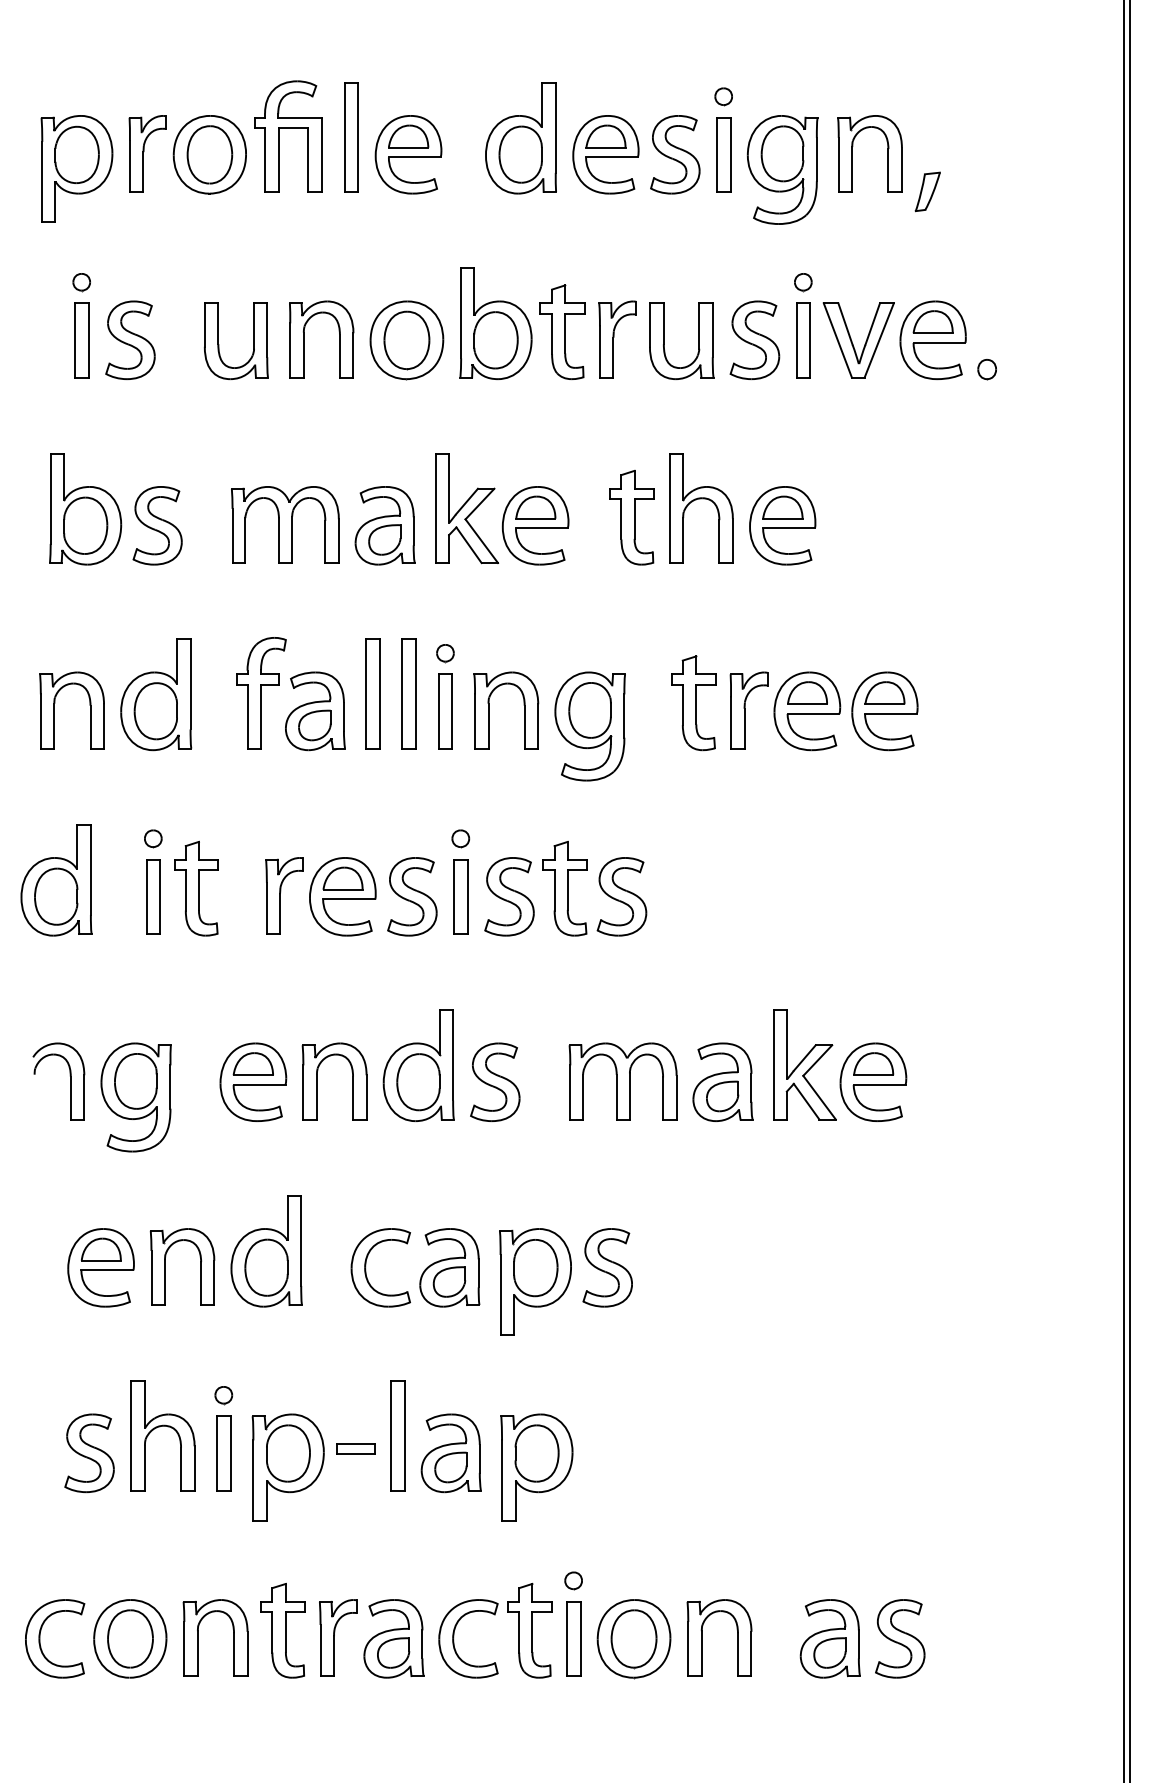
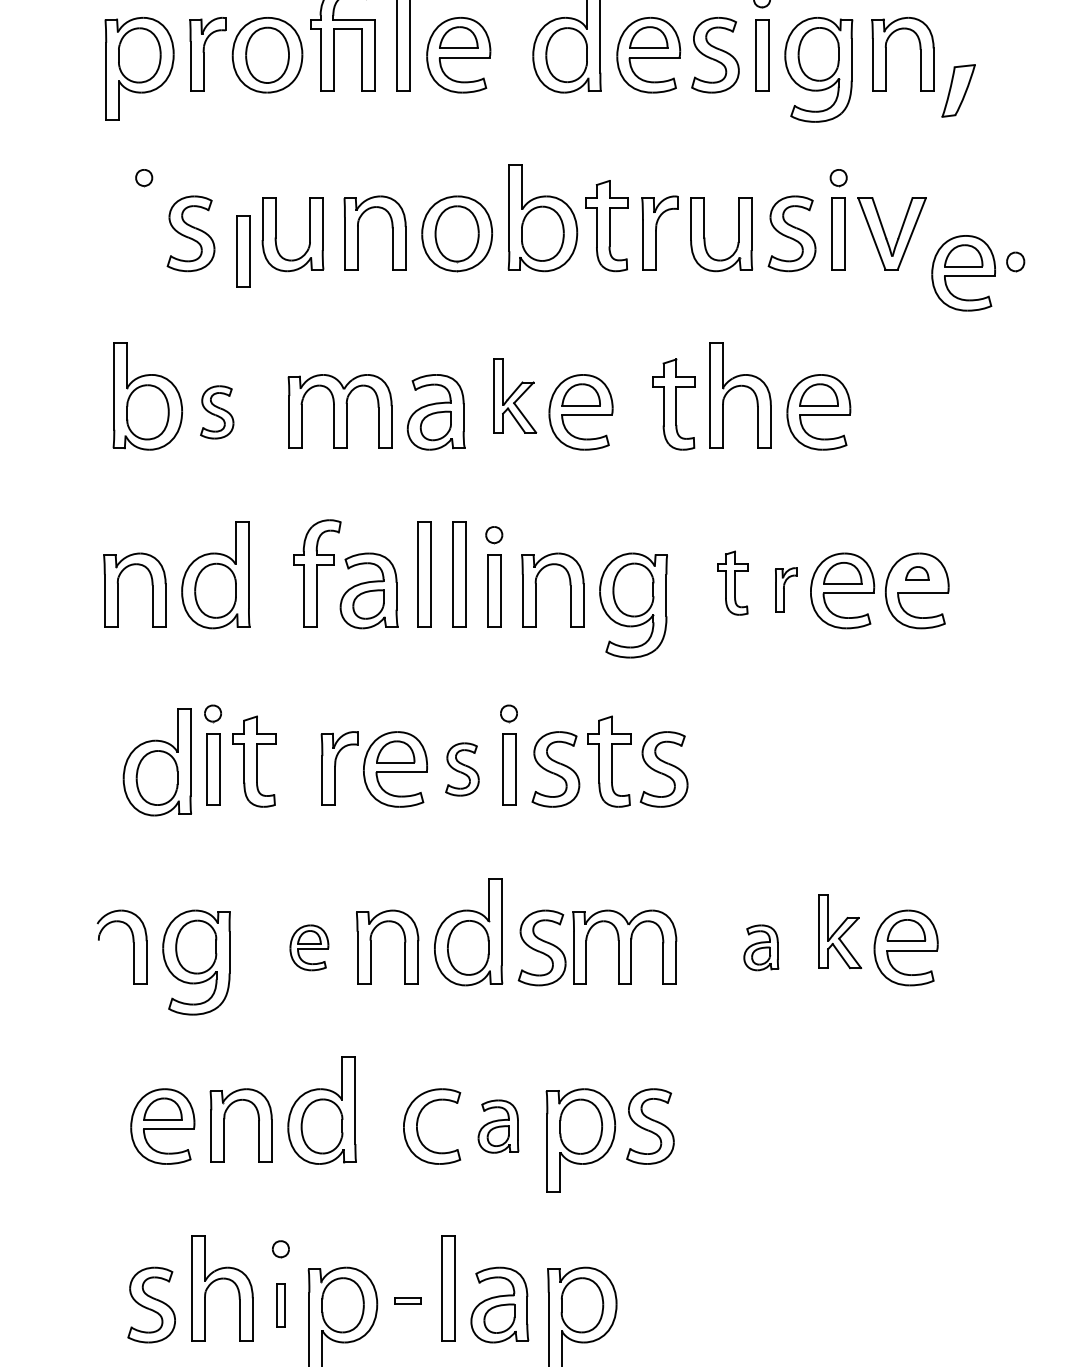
part: (927, 191) -> (958, 90), size x1.4
part: (932, 339) -> (963, 272), moved
part: (81, 340) -> (243, 251), moved
part: (467, 508) -> (515, 395), size x0.7
part: (157, 525) -> (217, 412), size x0.7
part: (884, 692) -> (916, 572), size x0.6
part: (693, 703) -> (732, 583), size x0.7
part: (748, 710) -> (785, 590), size x0.6
part: (56, 880) -> (157, 762), moved
part: (412, 896) -> (462, 769), size x0.7
part: (804, 1064) -> (839, 930), size x0.7
part: (253, 1081) -> (309, 947), size x0.6
part: (622, 1081) -> (624, 947), moved
part: (722, 1081) -> (760, 947), size x0.6
part: (449, 1267) -> (498, 1126), size x0.7
part: (355, 1448) -> (407, 1300), size x0.7
part: (223, 1453) -> (280, 1305), size x0.6

